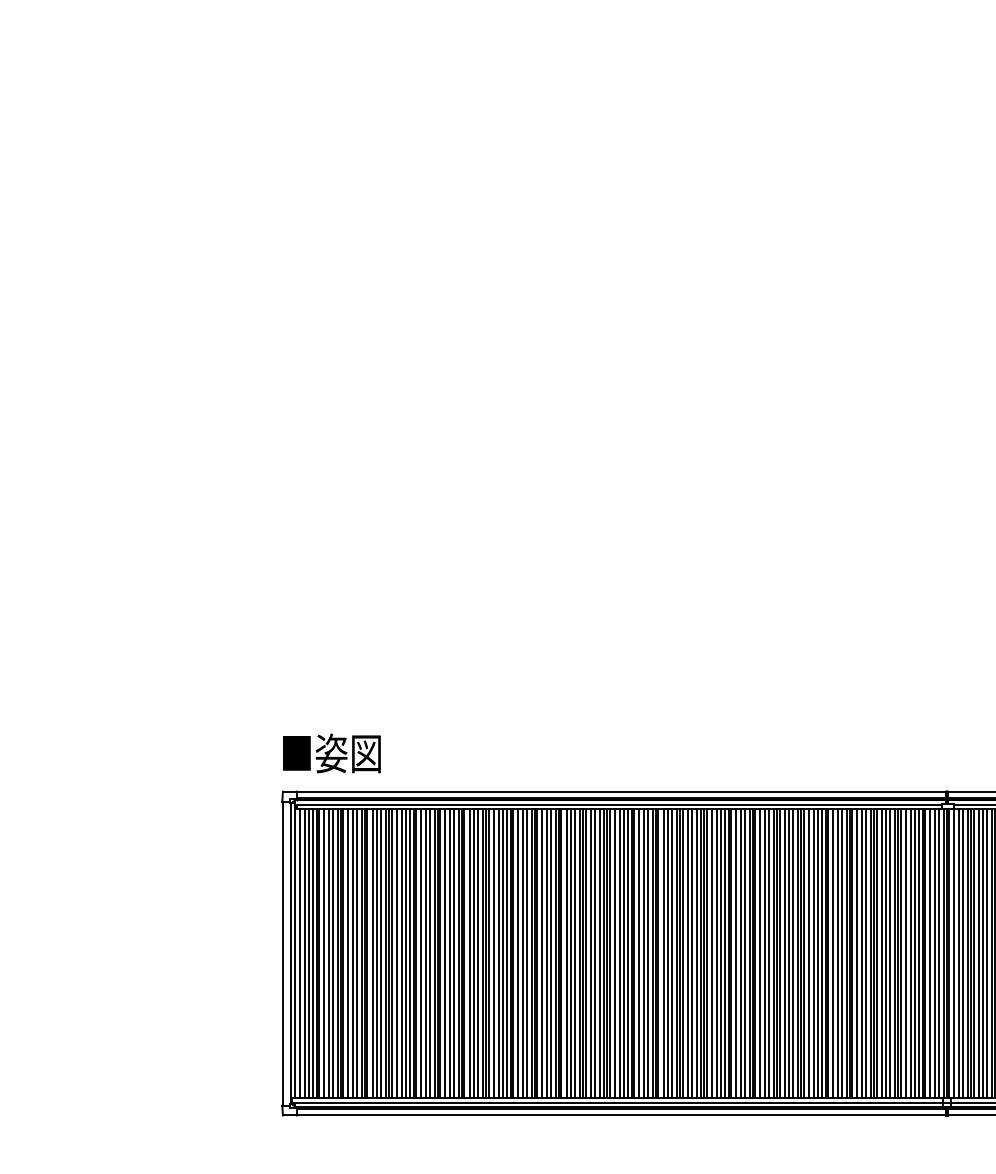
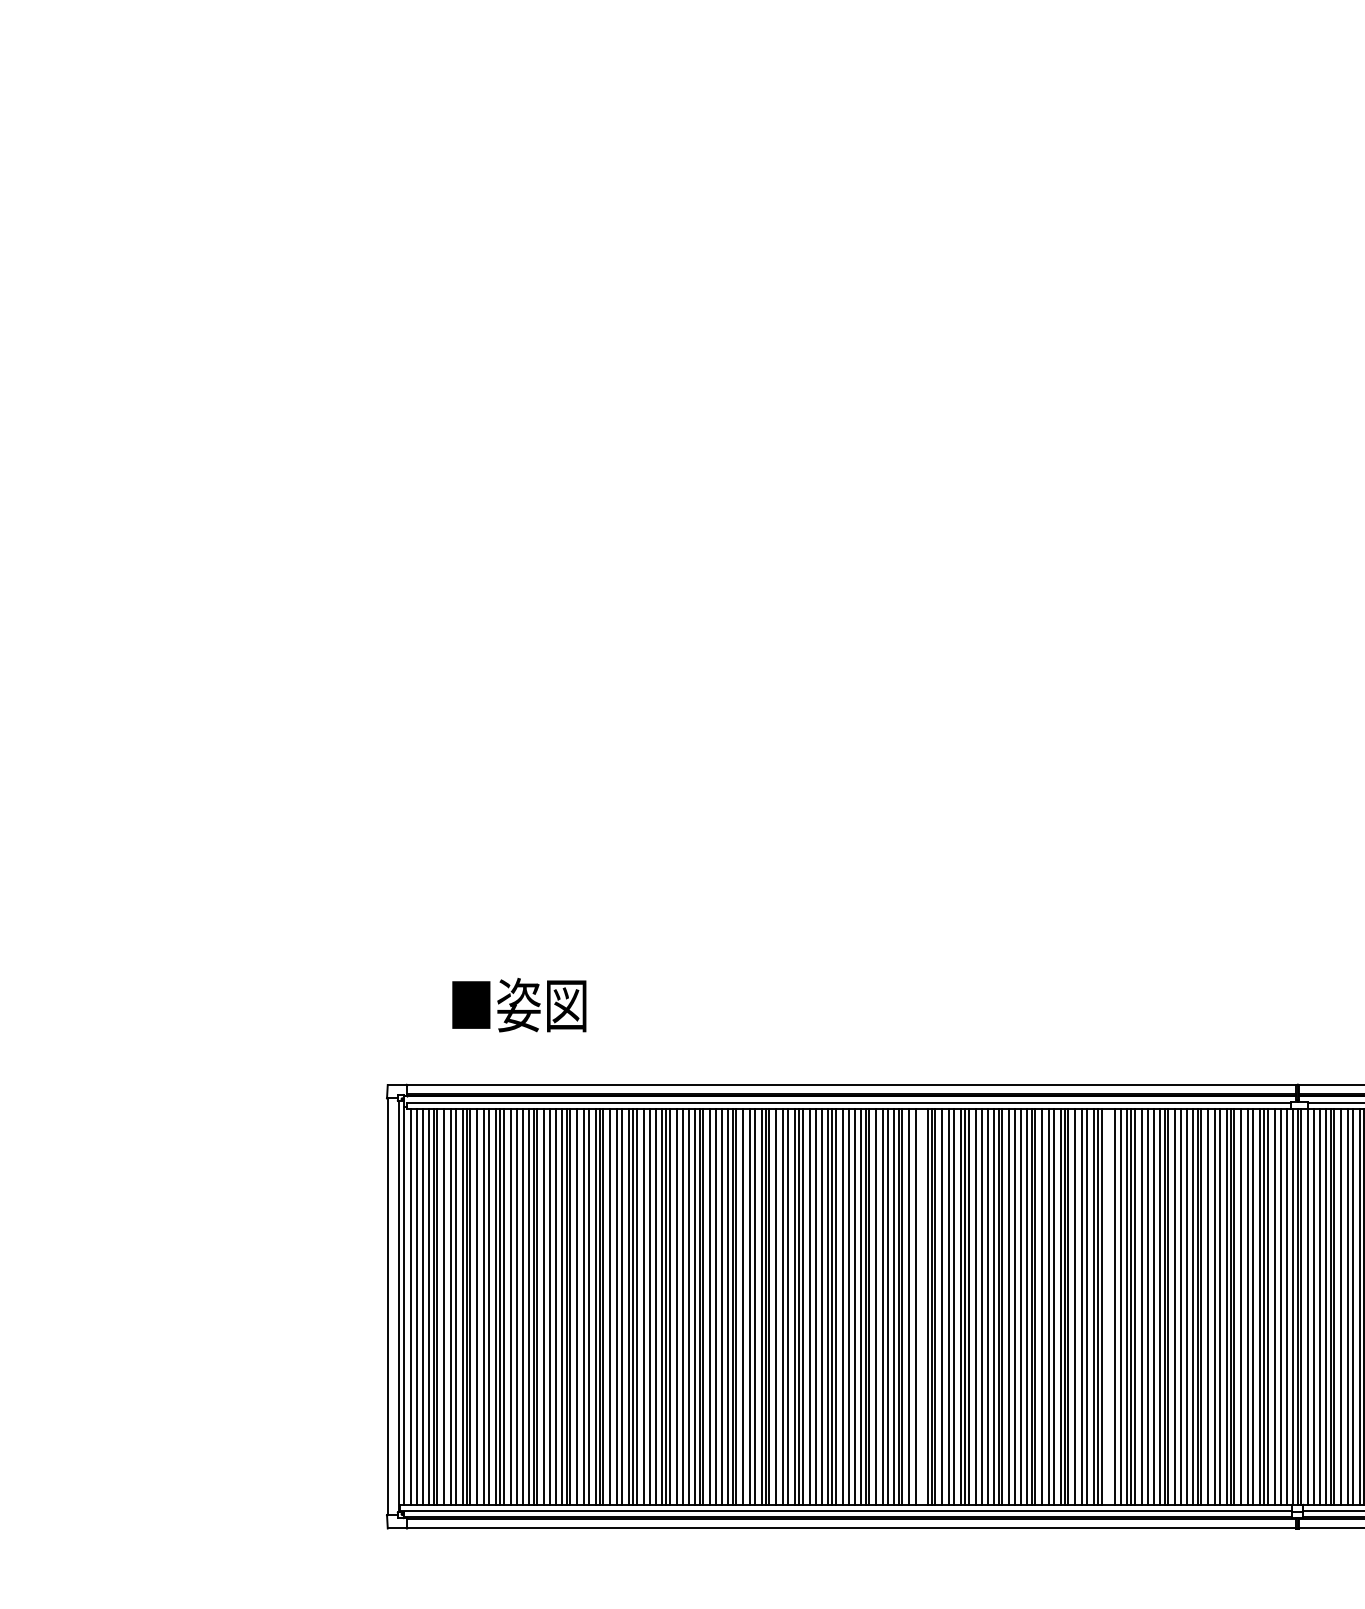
text: (331, 753) -> (518, 1005), moved
line: (672, 953) -> (921, 1306), removed
line: (808, 953) -> (1107, 1306), removed

